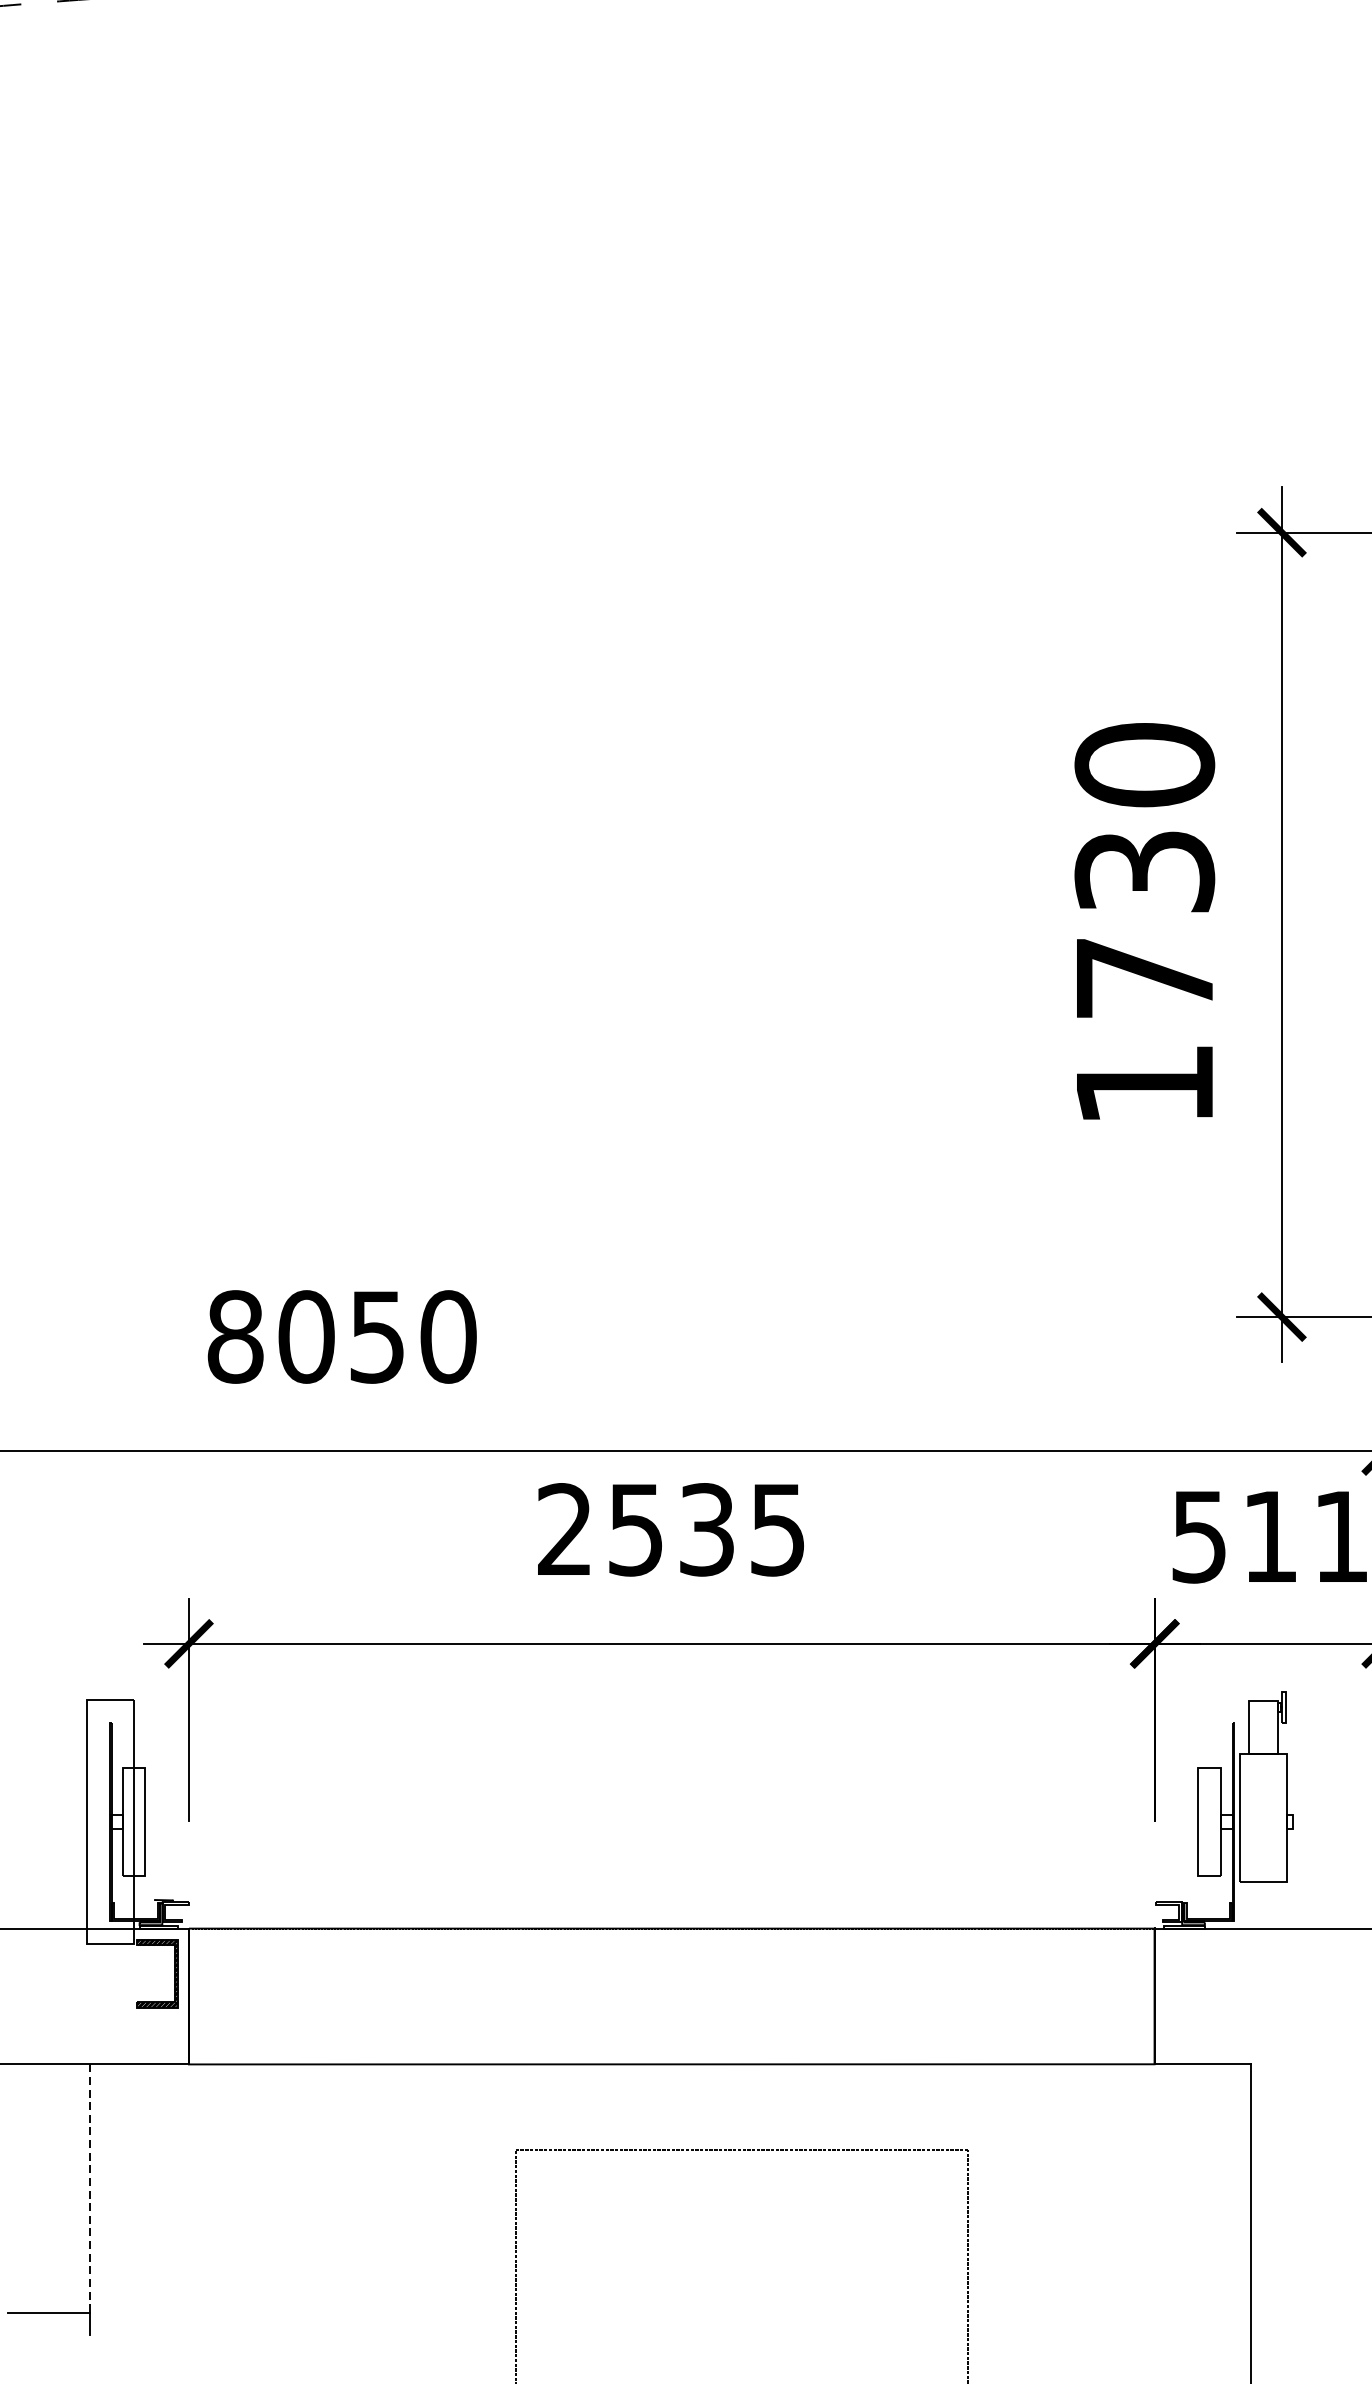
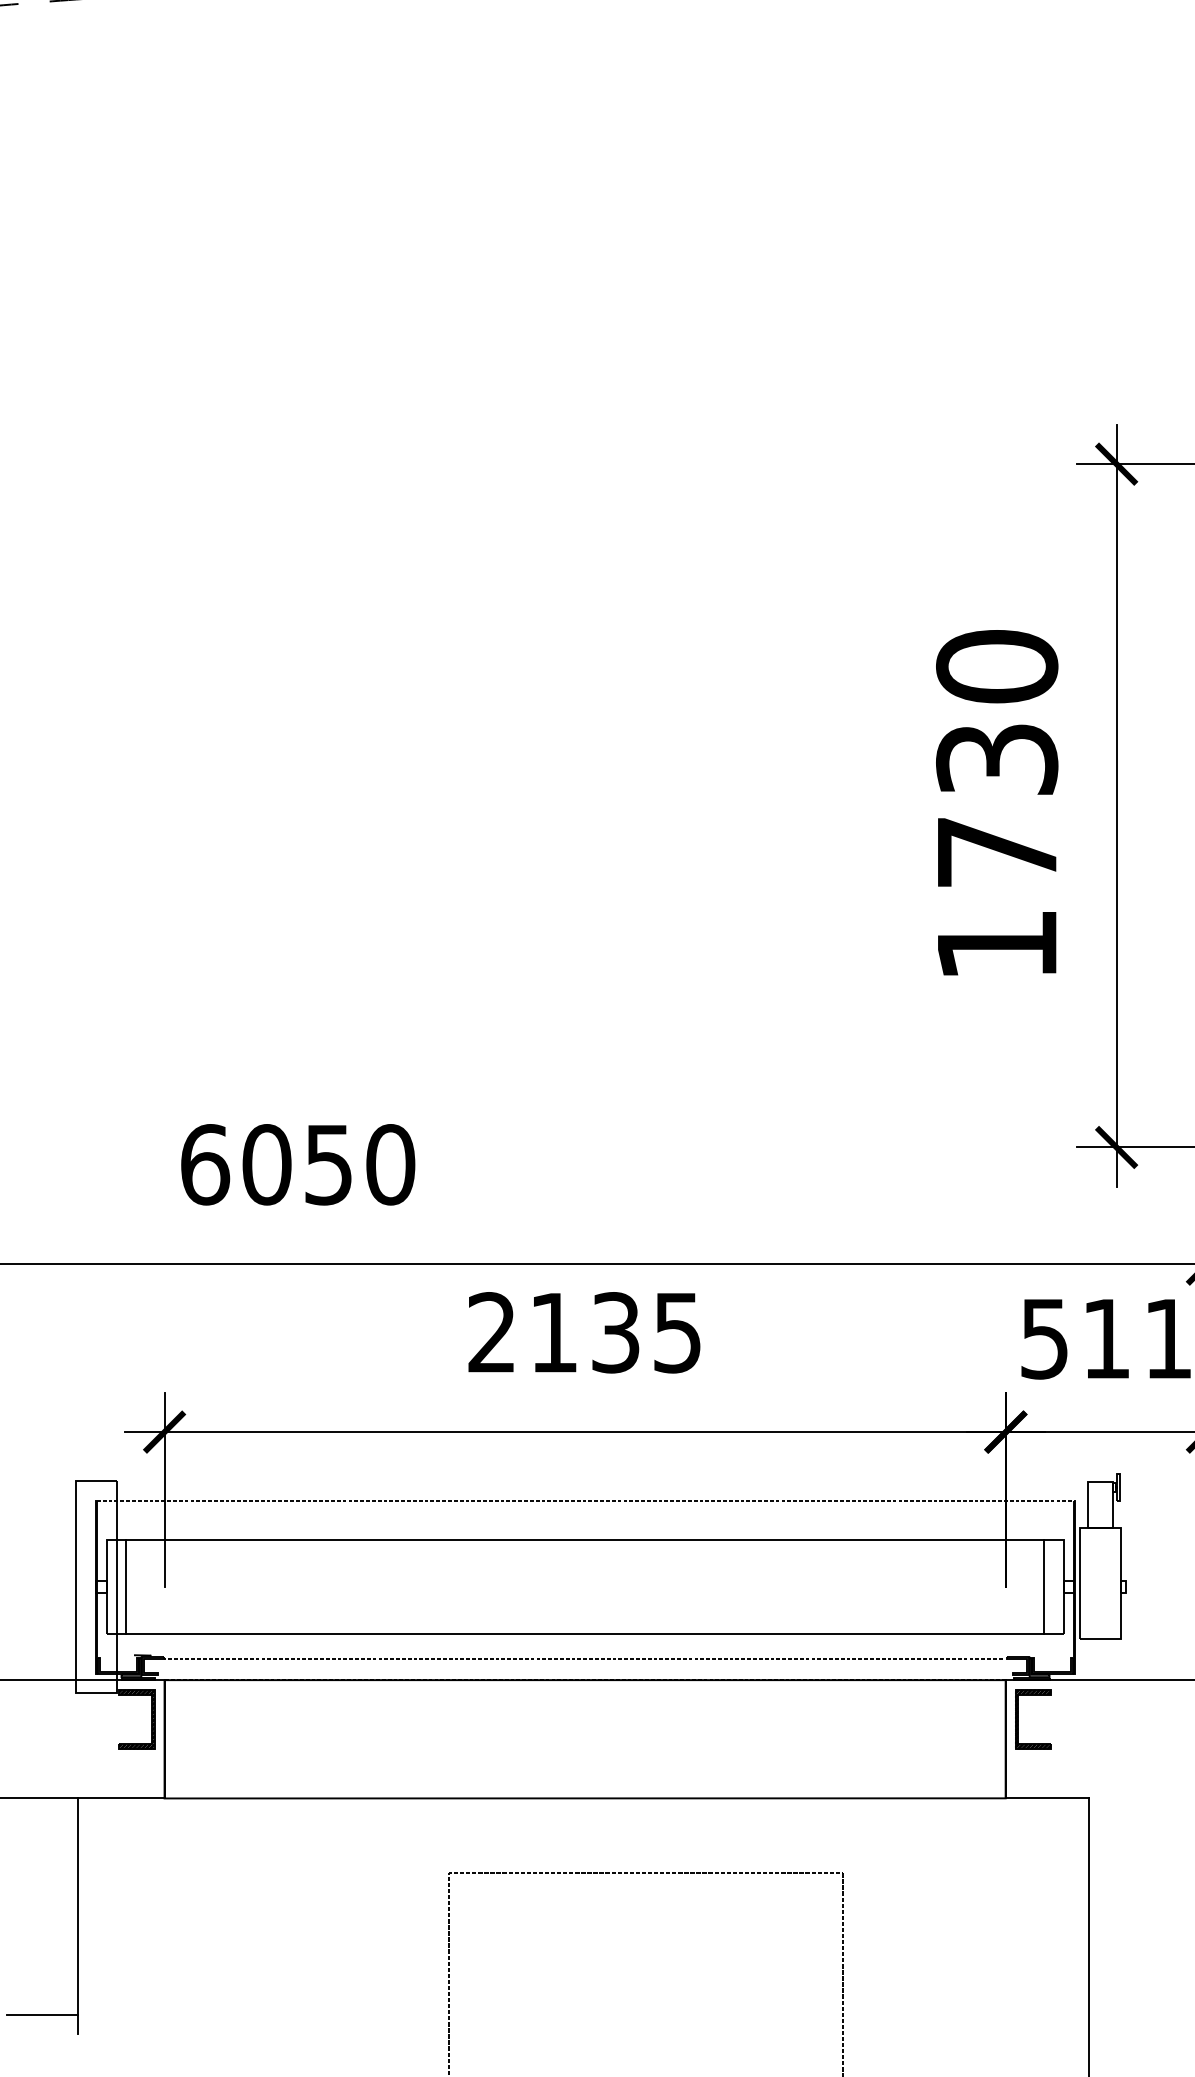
text: (235, 1336) -> (205, 1164), 8050 -> 6050
text: (635, 1530) -> (553, 1333), 2535 -> 2135
line: (672, 1722) -> (585, 1500), added
line: (671, 1767) -> (584, 1539), added
line: (671, 1876) -> (584, 1634), added
line: (671, 1904) -> (584, 1659), added
part: (1169, 1973) -> (1018, 1719), added
line: (90, 2189) -> (78, 1907), dashed -> solid

